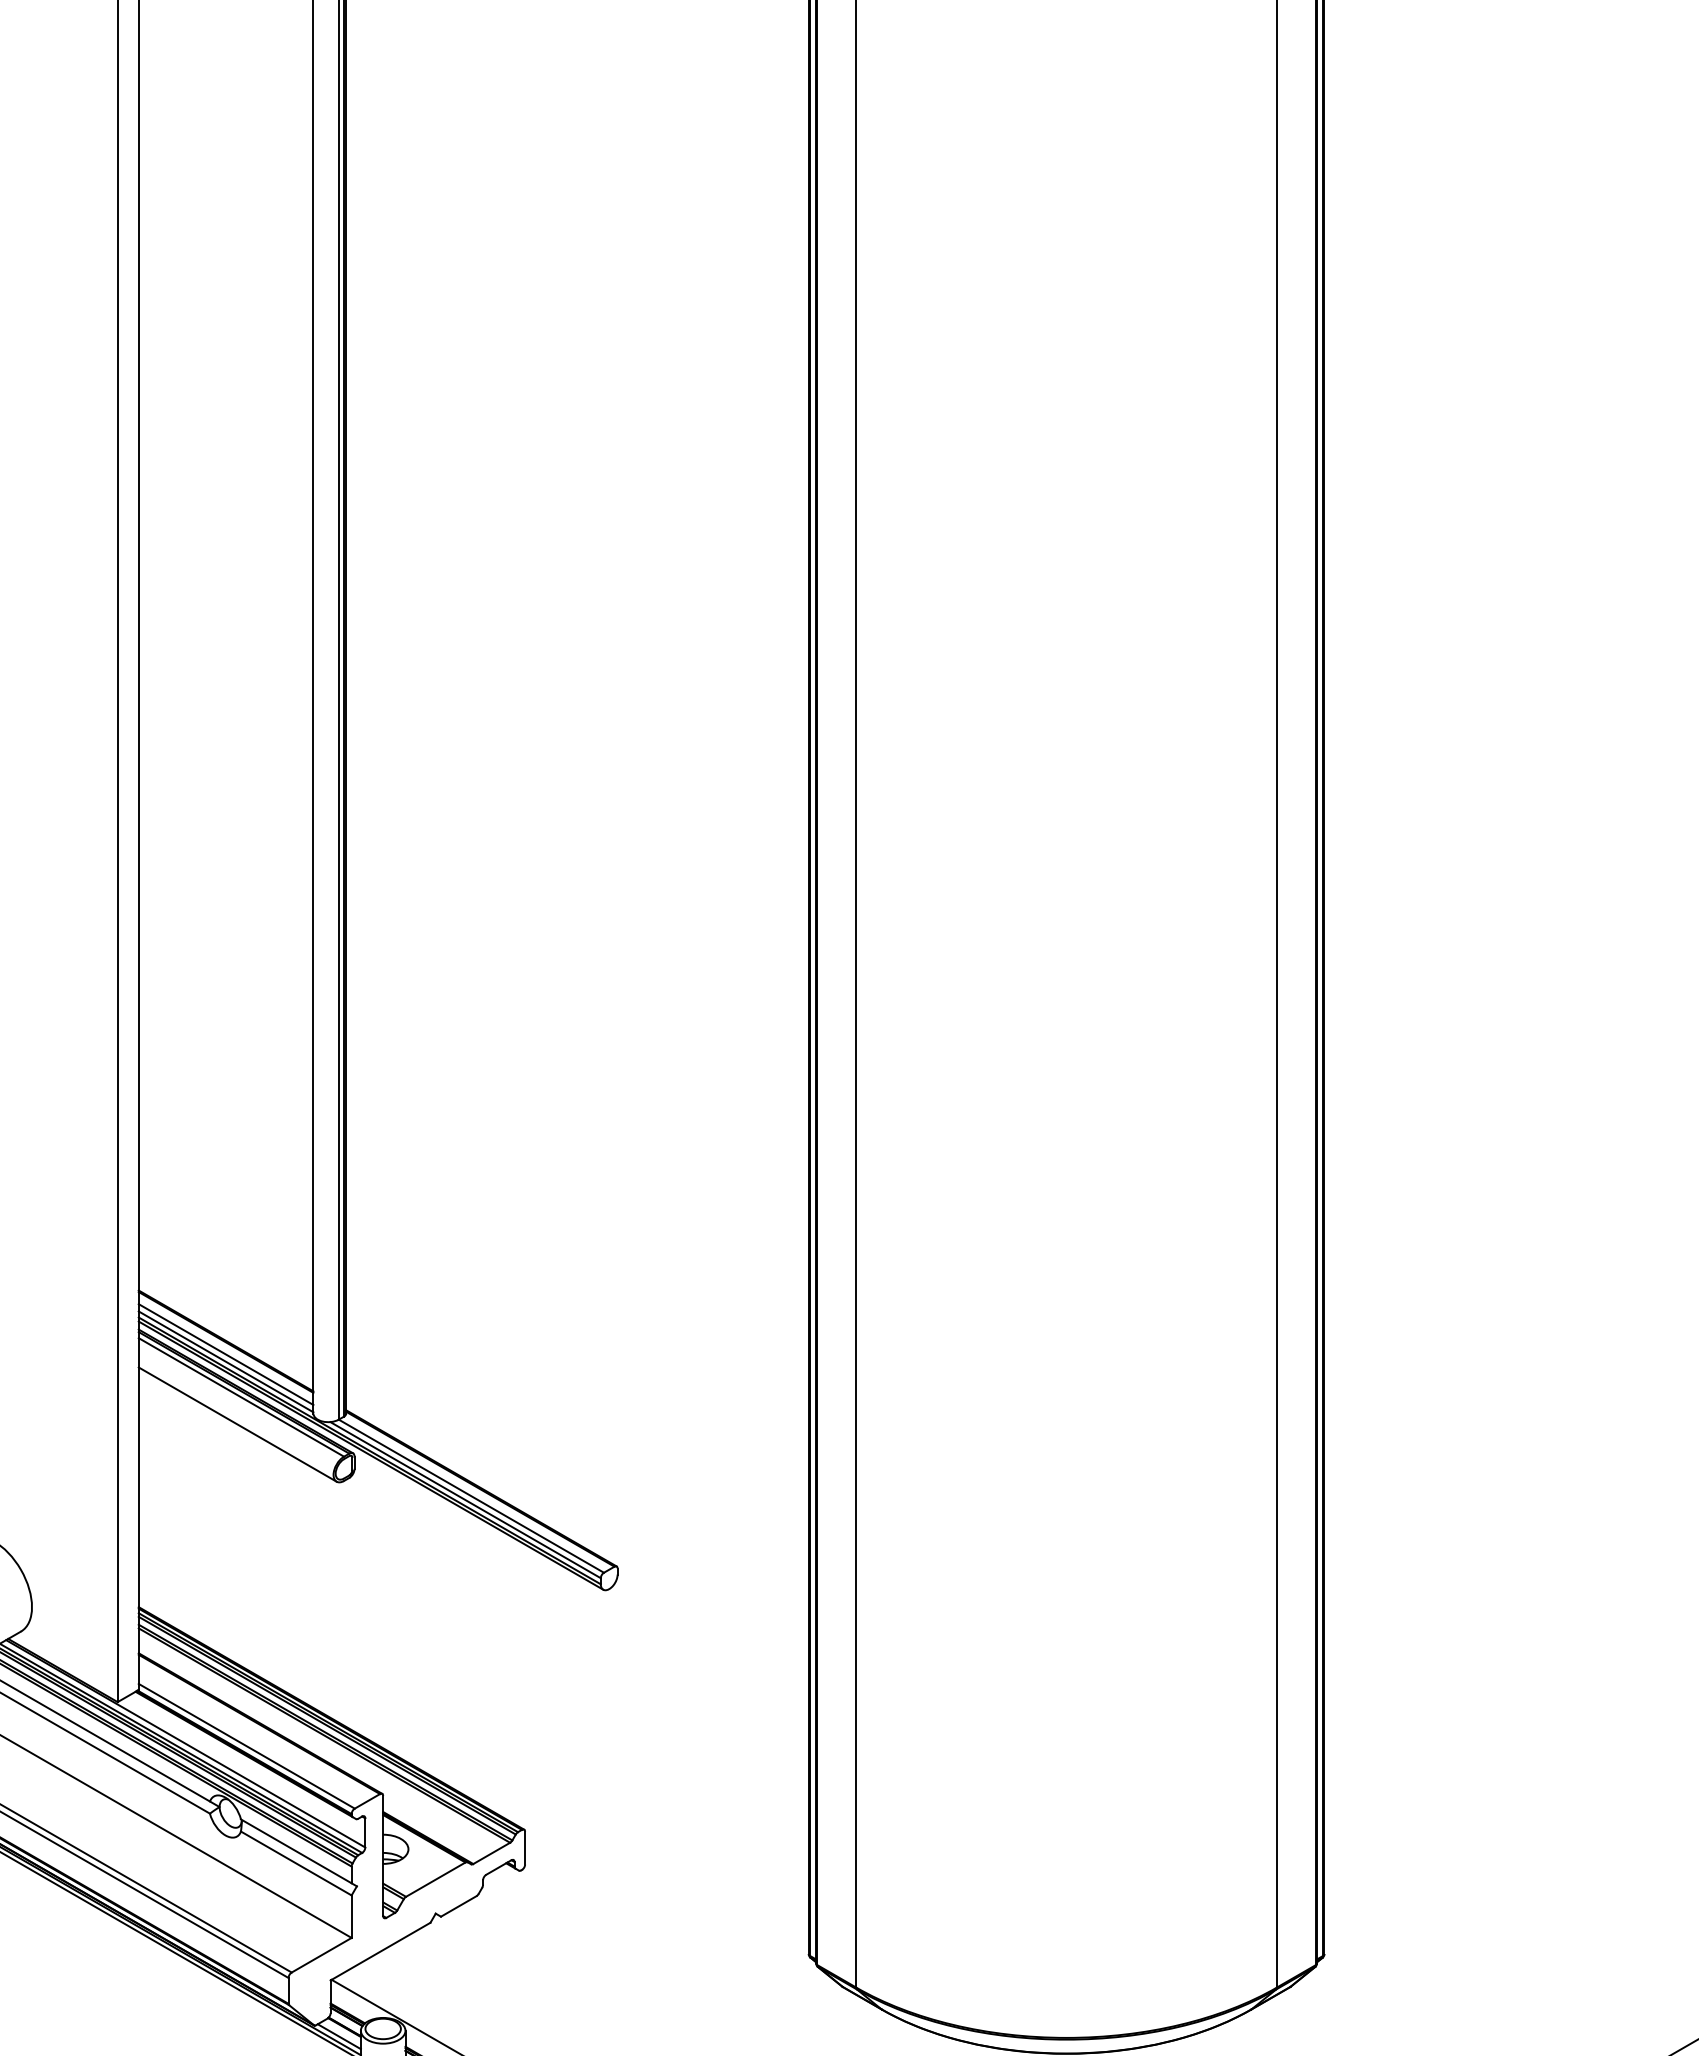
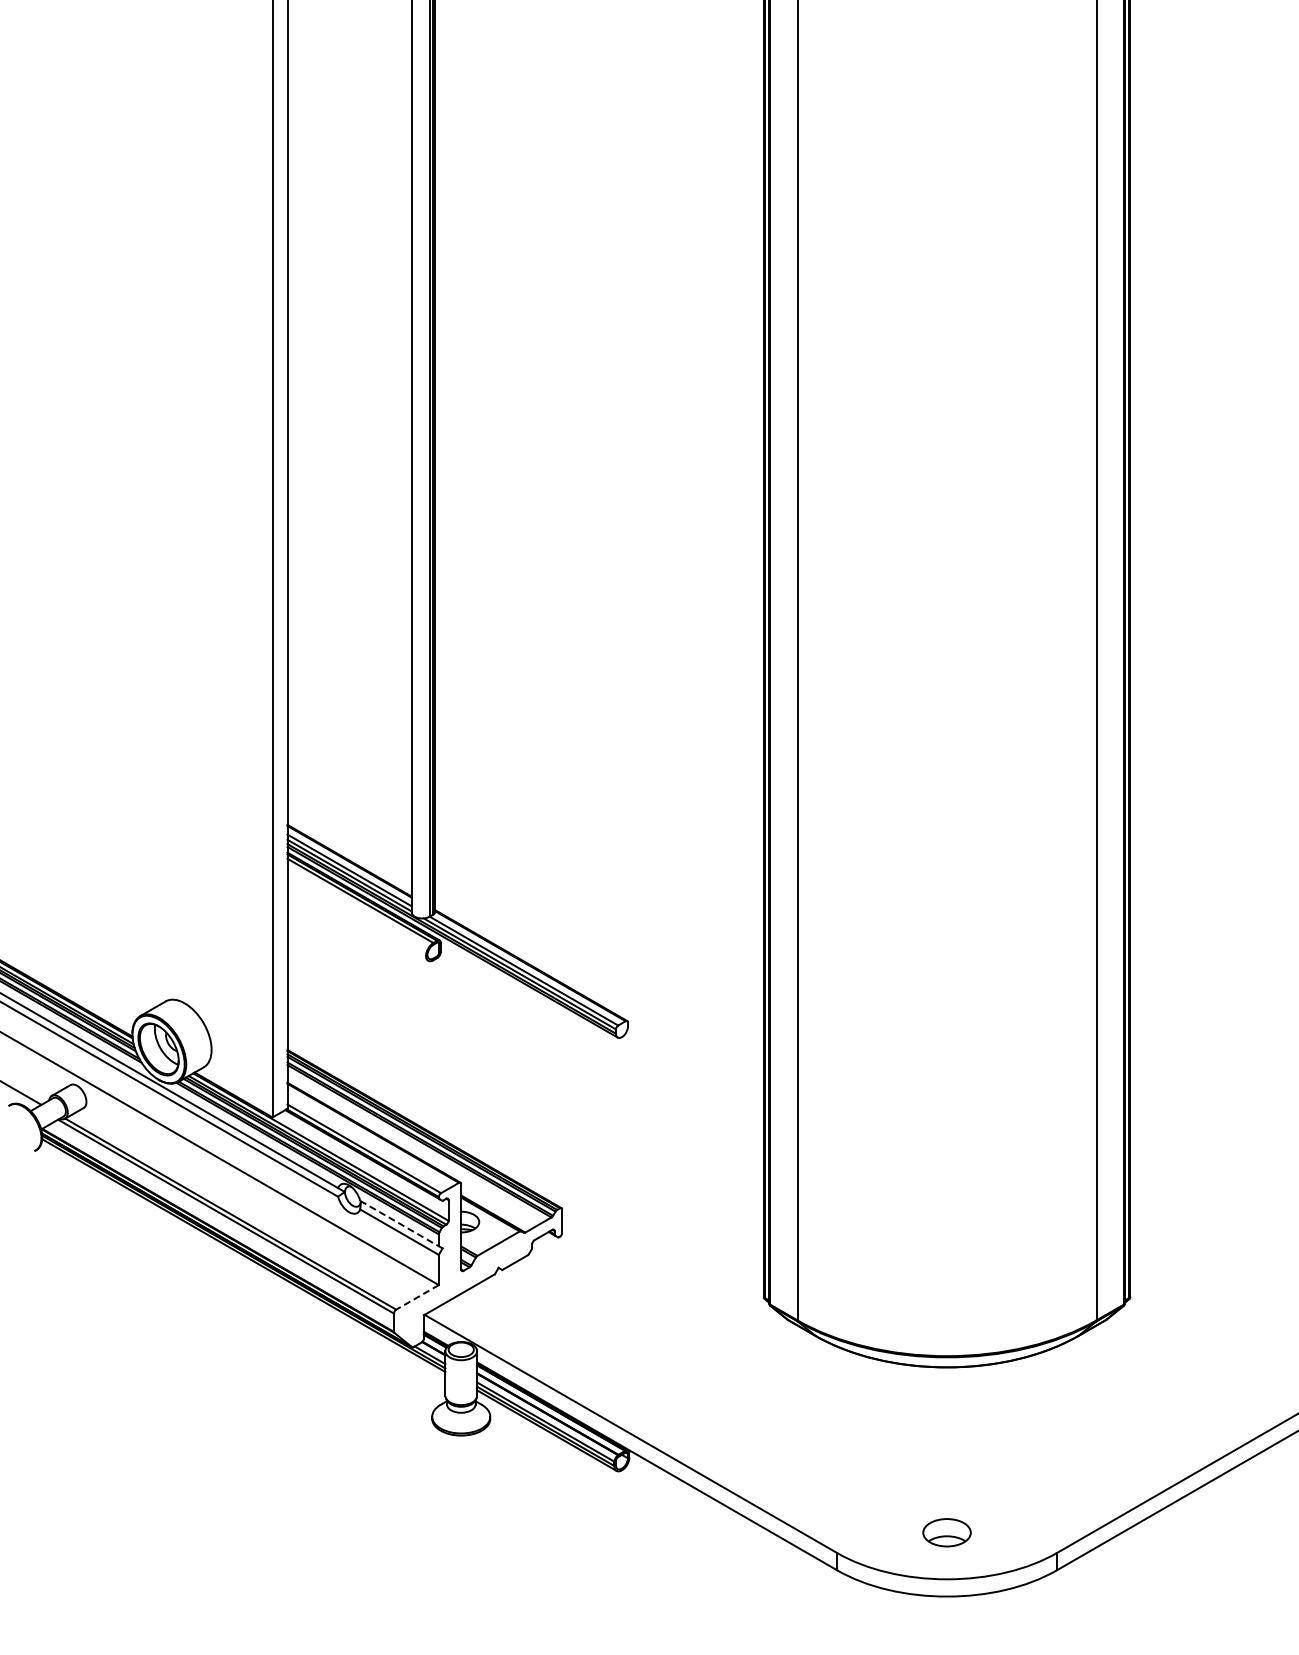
line: (237, 1423) -> (357, 919), removed
line: (296, 1851) -> (399, 1223), solid -> dashed
line: (321, 1955) -> (417, 1297), solid -> dashed

